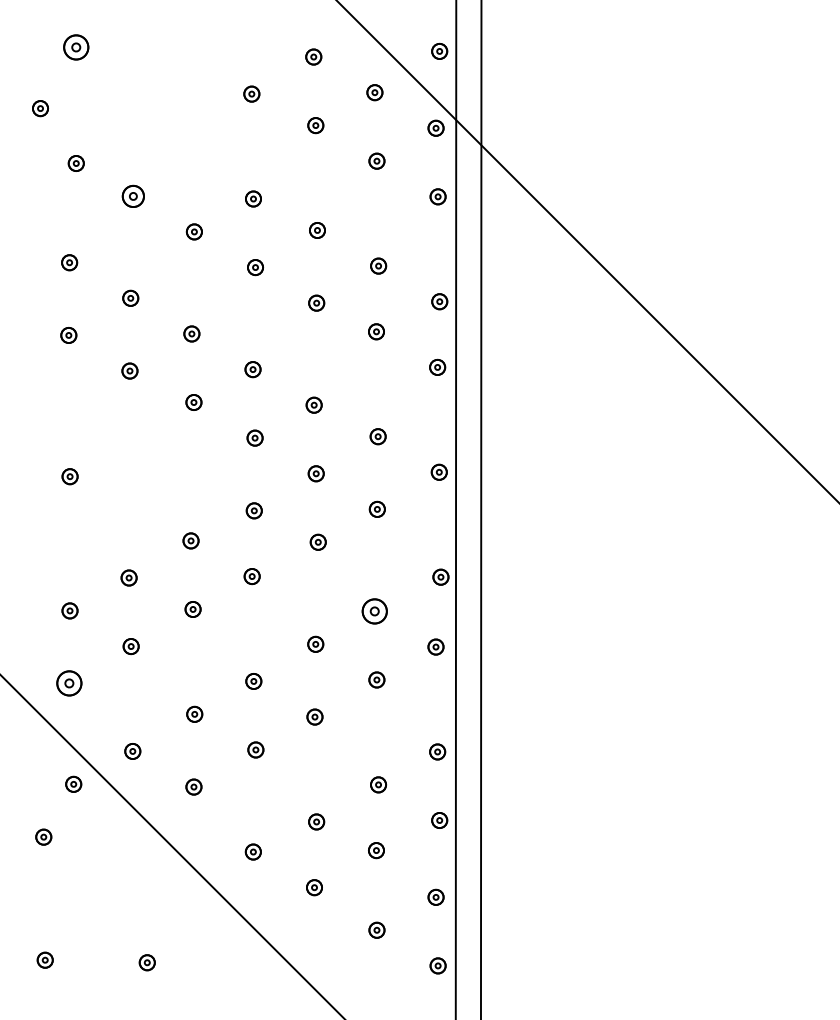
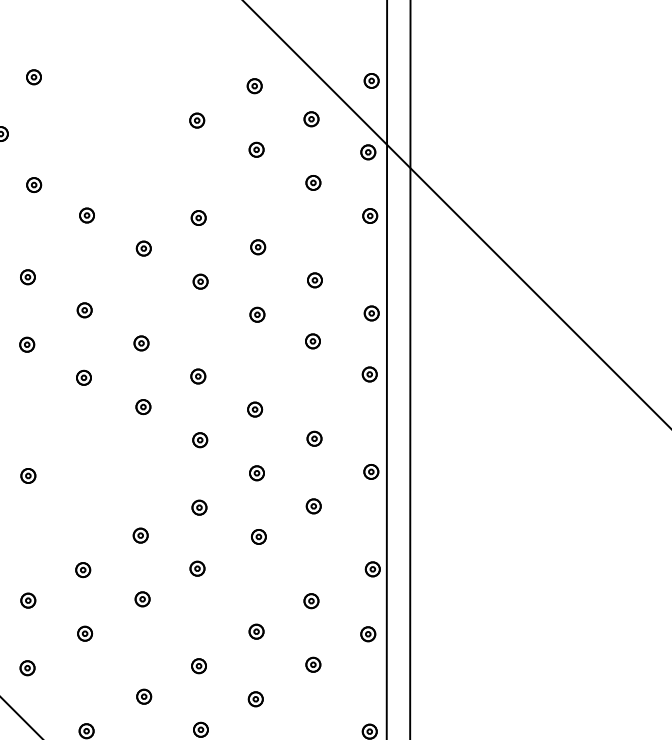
part: (75, 47) -> (33, 77), size x0.62
part: (132, 195) -> (86, 214), size x0.71
part: (374, 611) -> (311, 601), size x0.62
part: (68, 683) -> (26, 668), size x0.62

